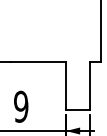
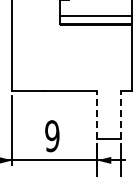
line: (66, 86) -> (97, 115), solid -> dashed
line: (89, 86) -> (120, 115), solid -> dashed

